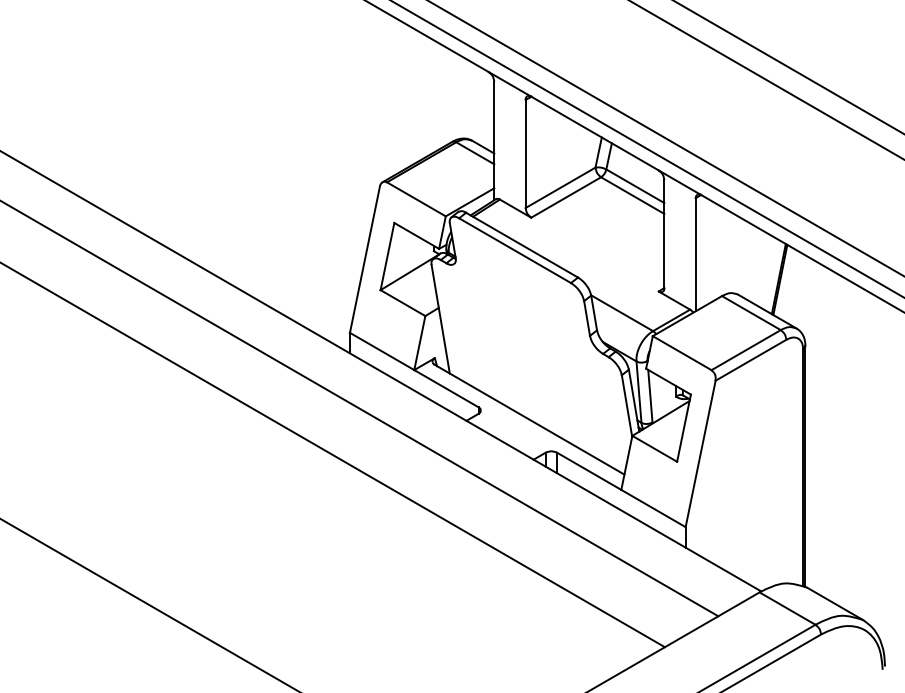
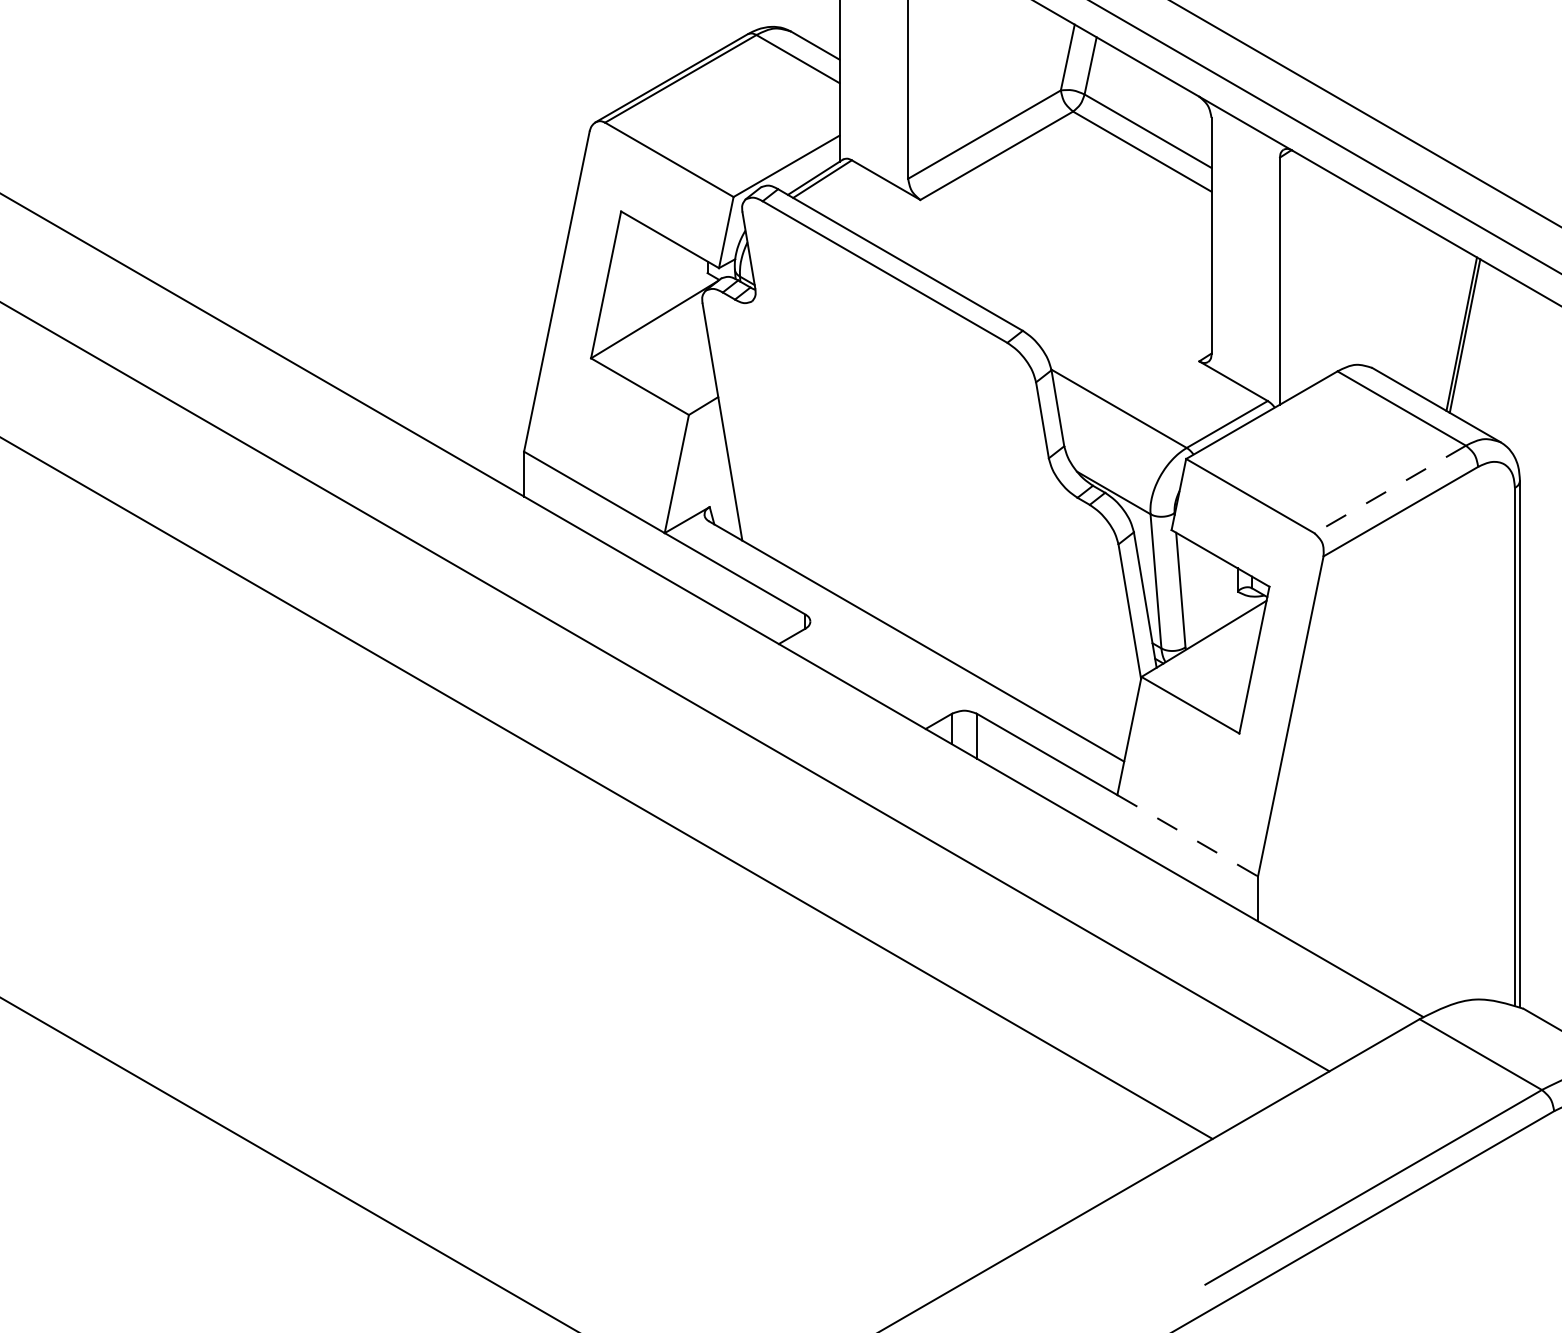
line: (746, 350) -> (1391, 490), solid -> dashed
line: (653, 508) -> (1187, 835), solid -> dashed

